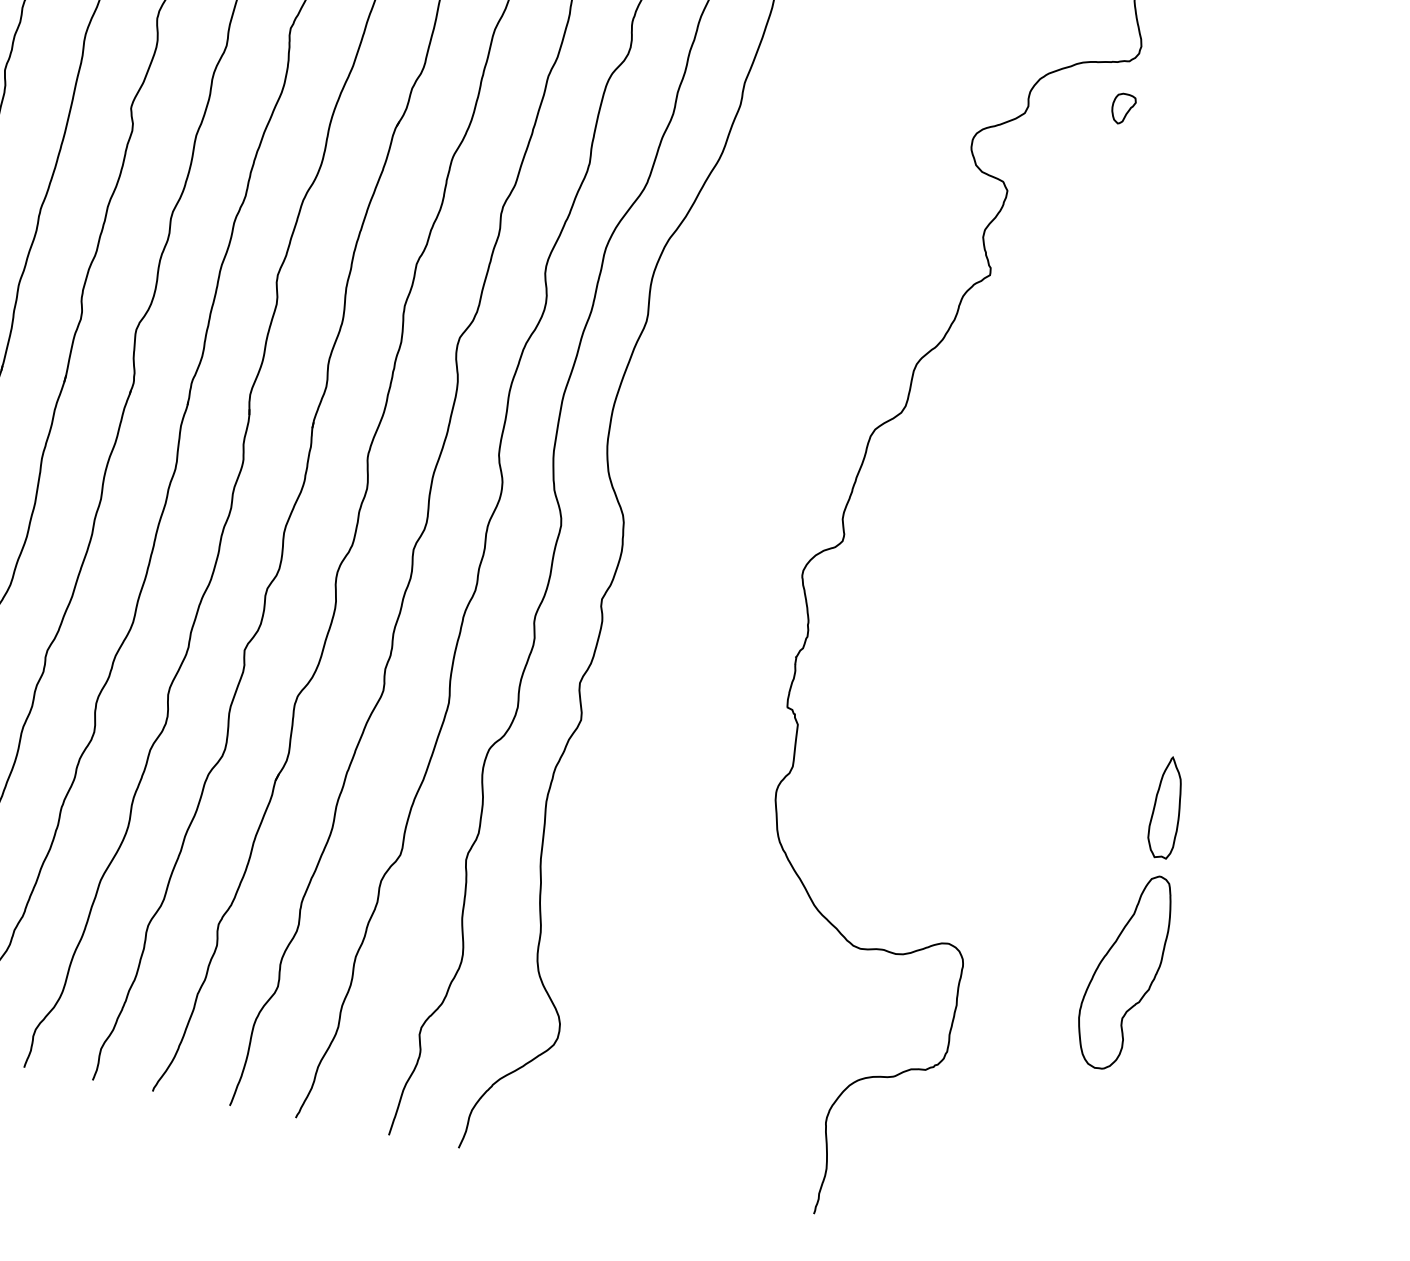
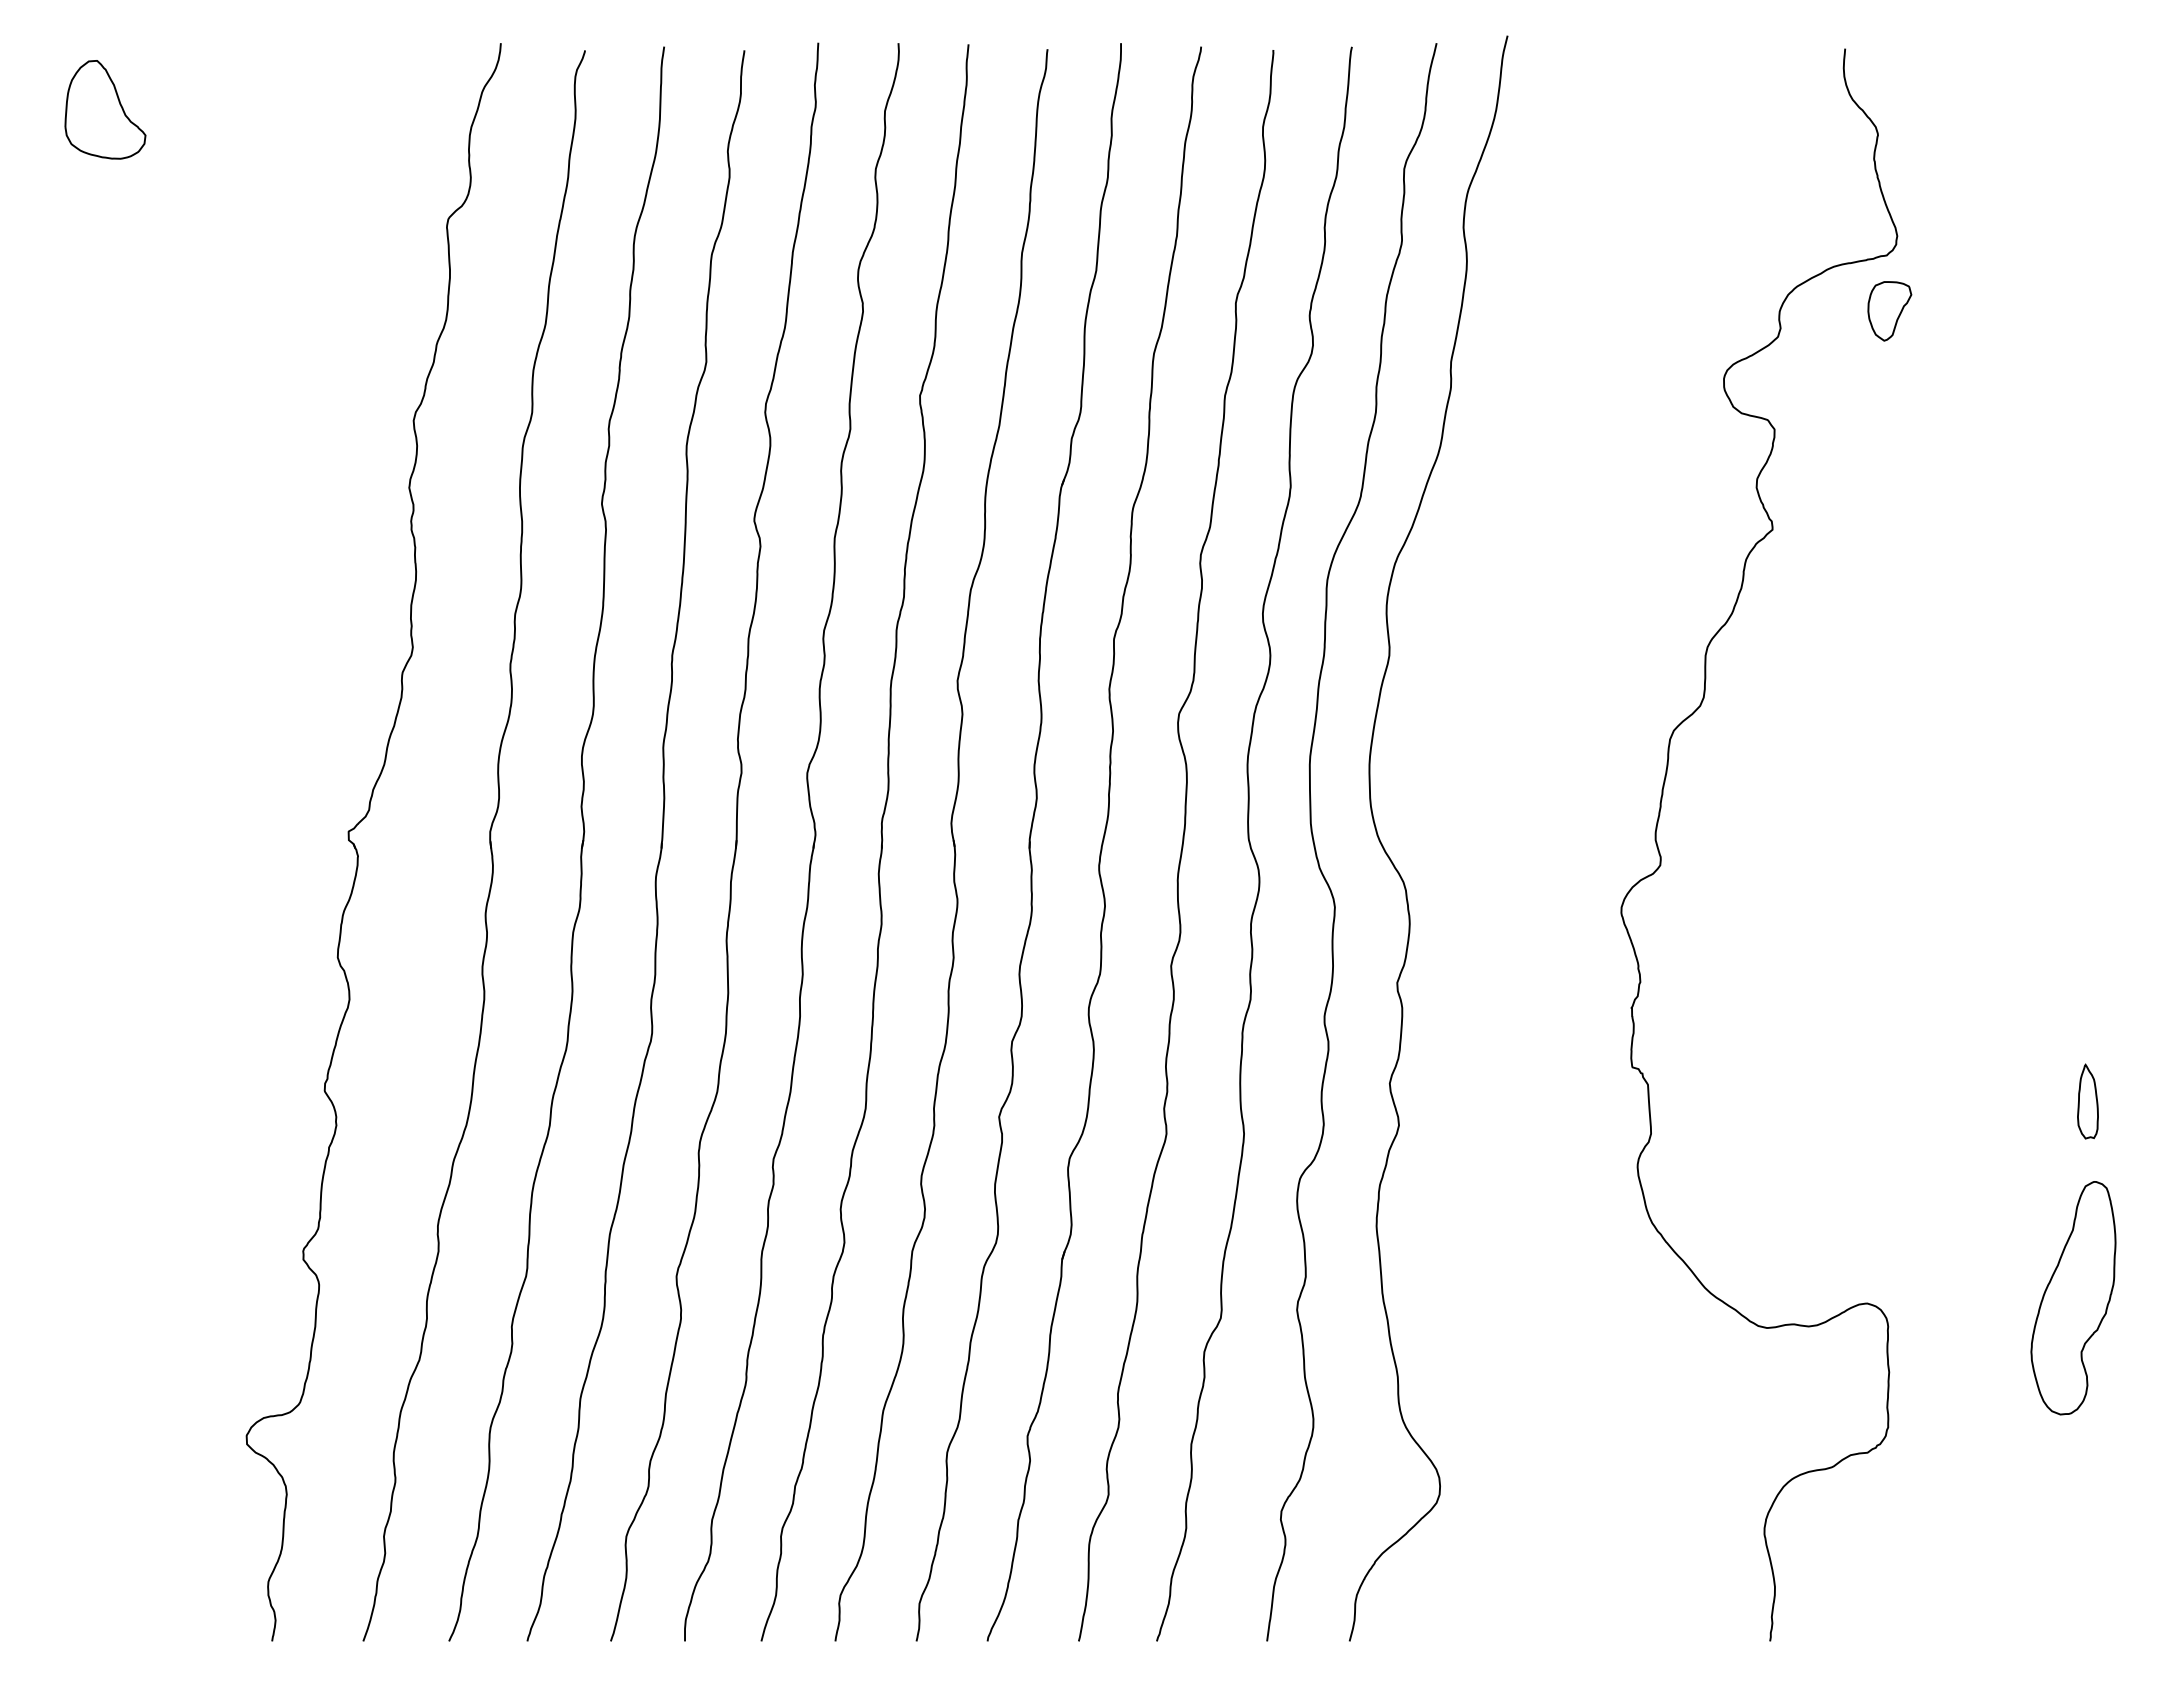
part: (1123, 109) -> (1889, 311), size x1.67
part: (1166, 807) -> (2087, 1101), size x0.62

